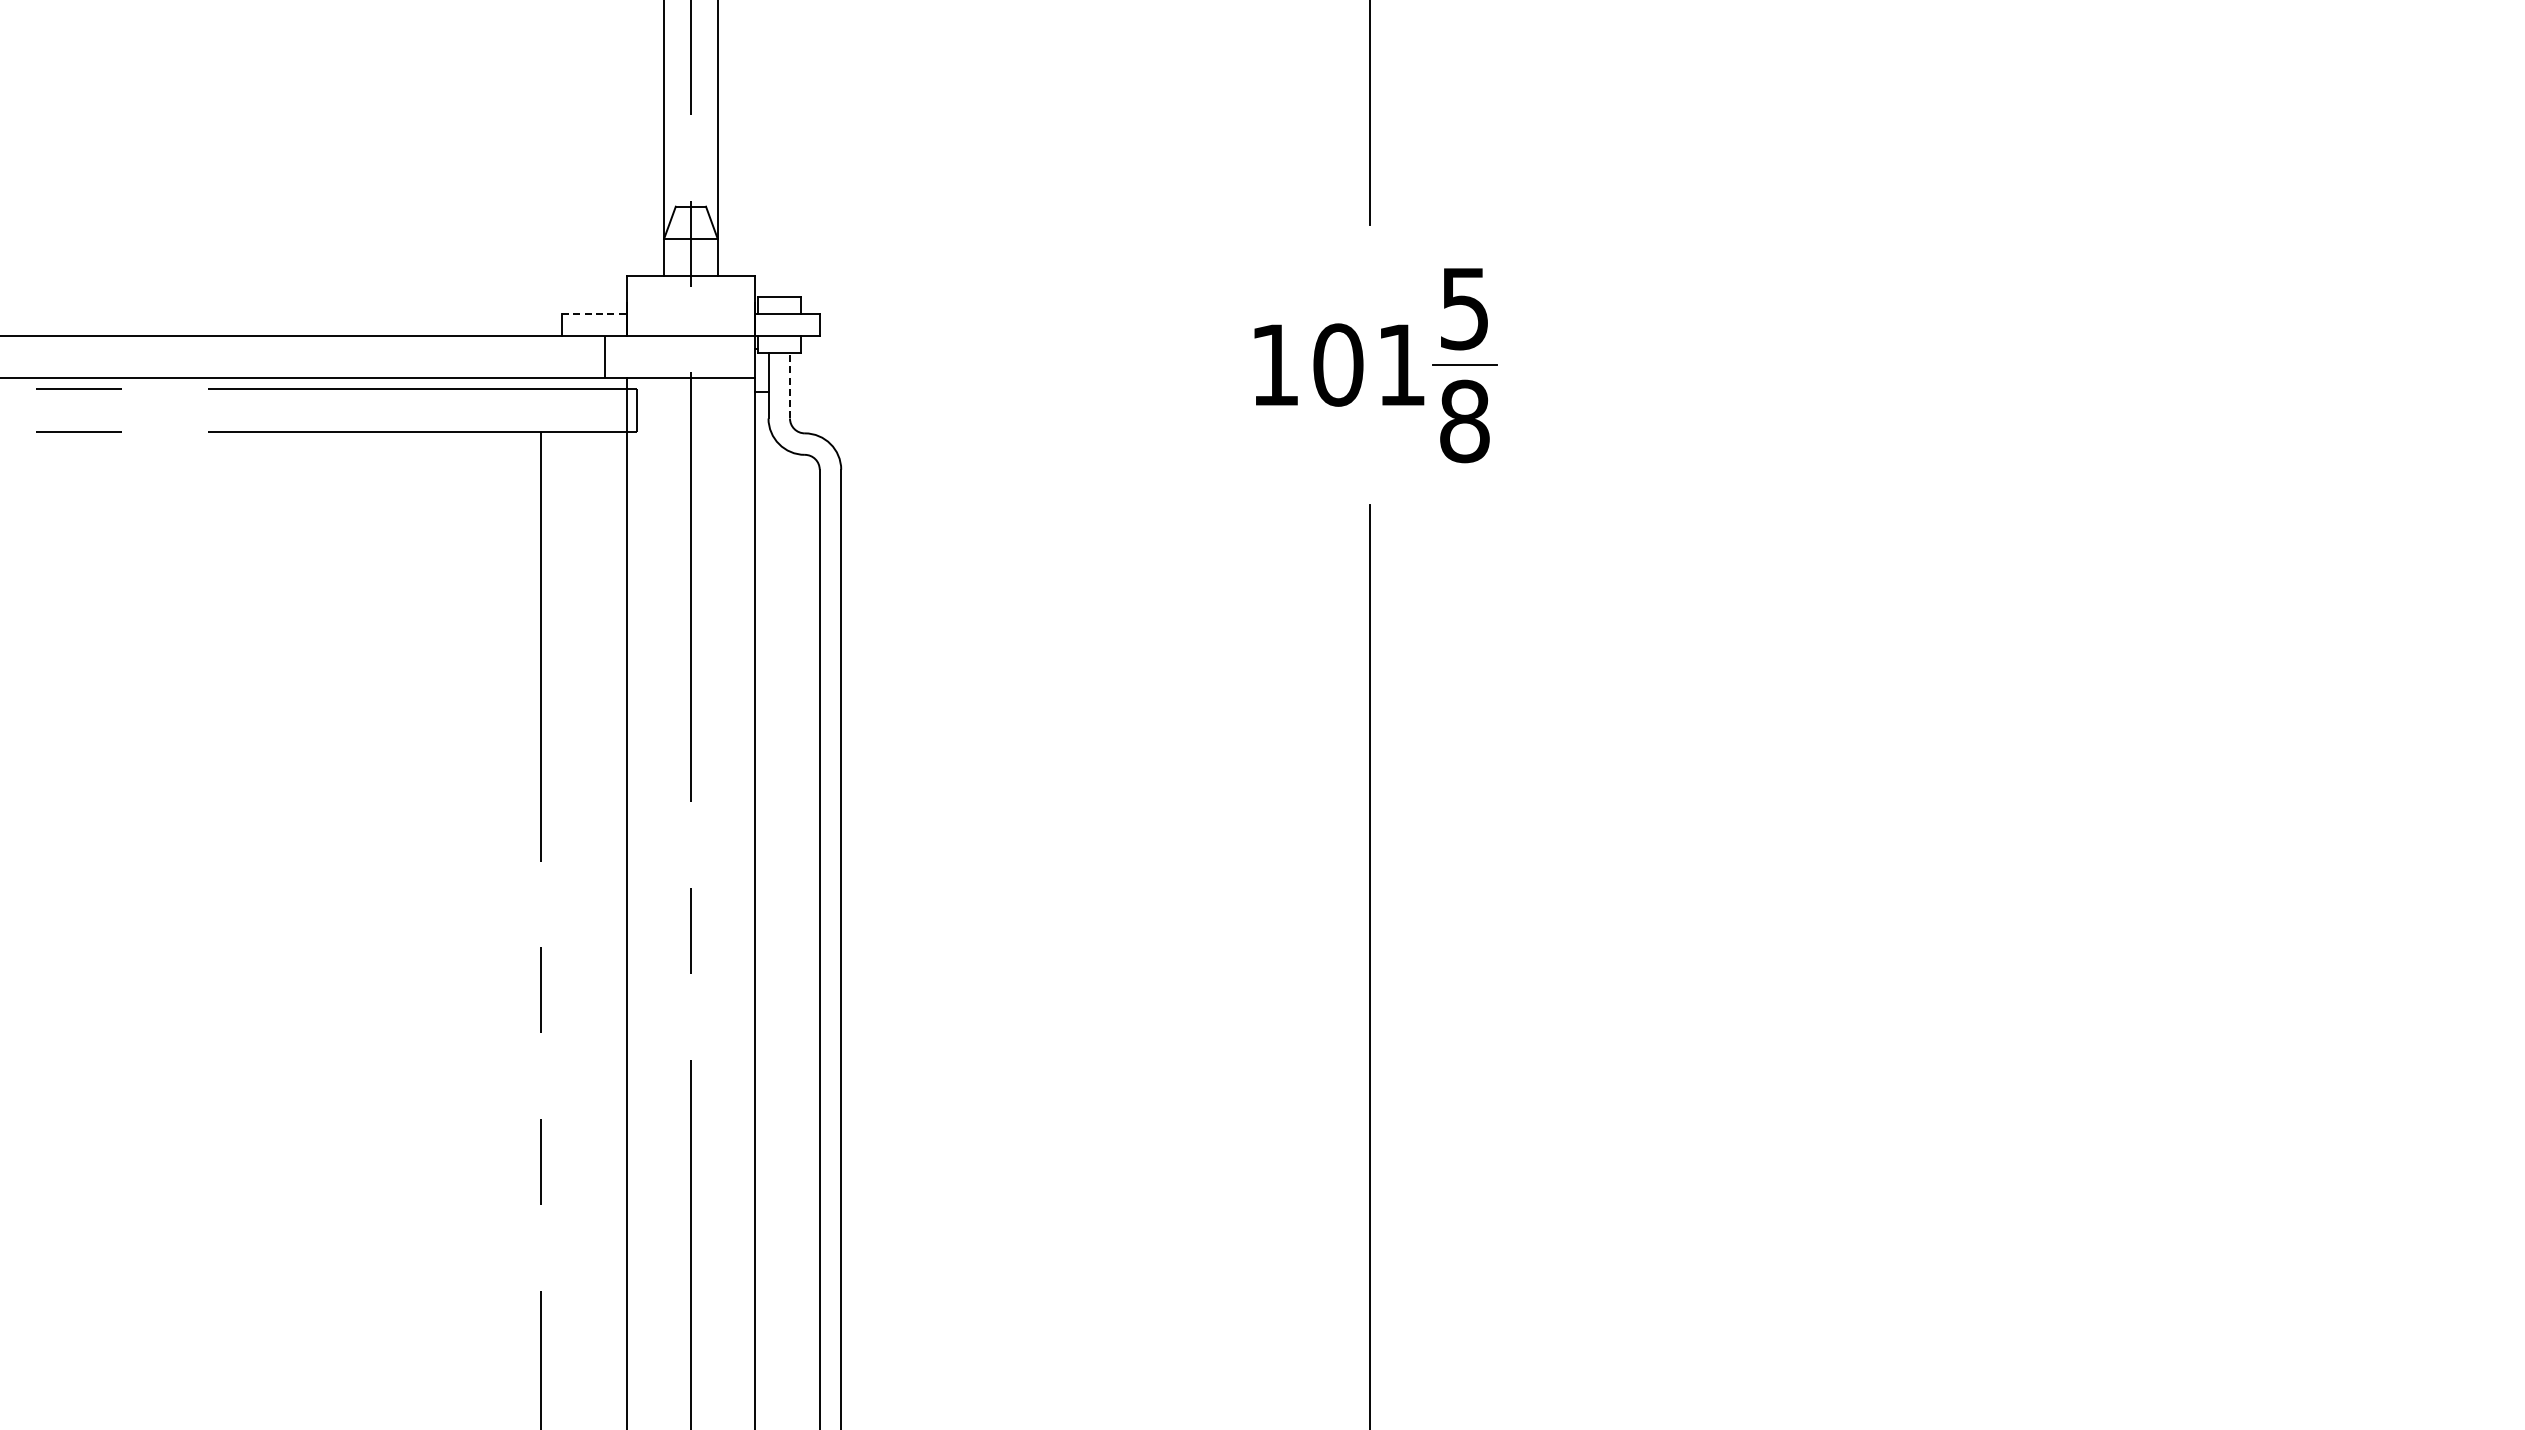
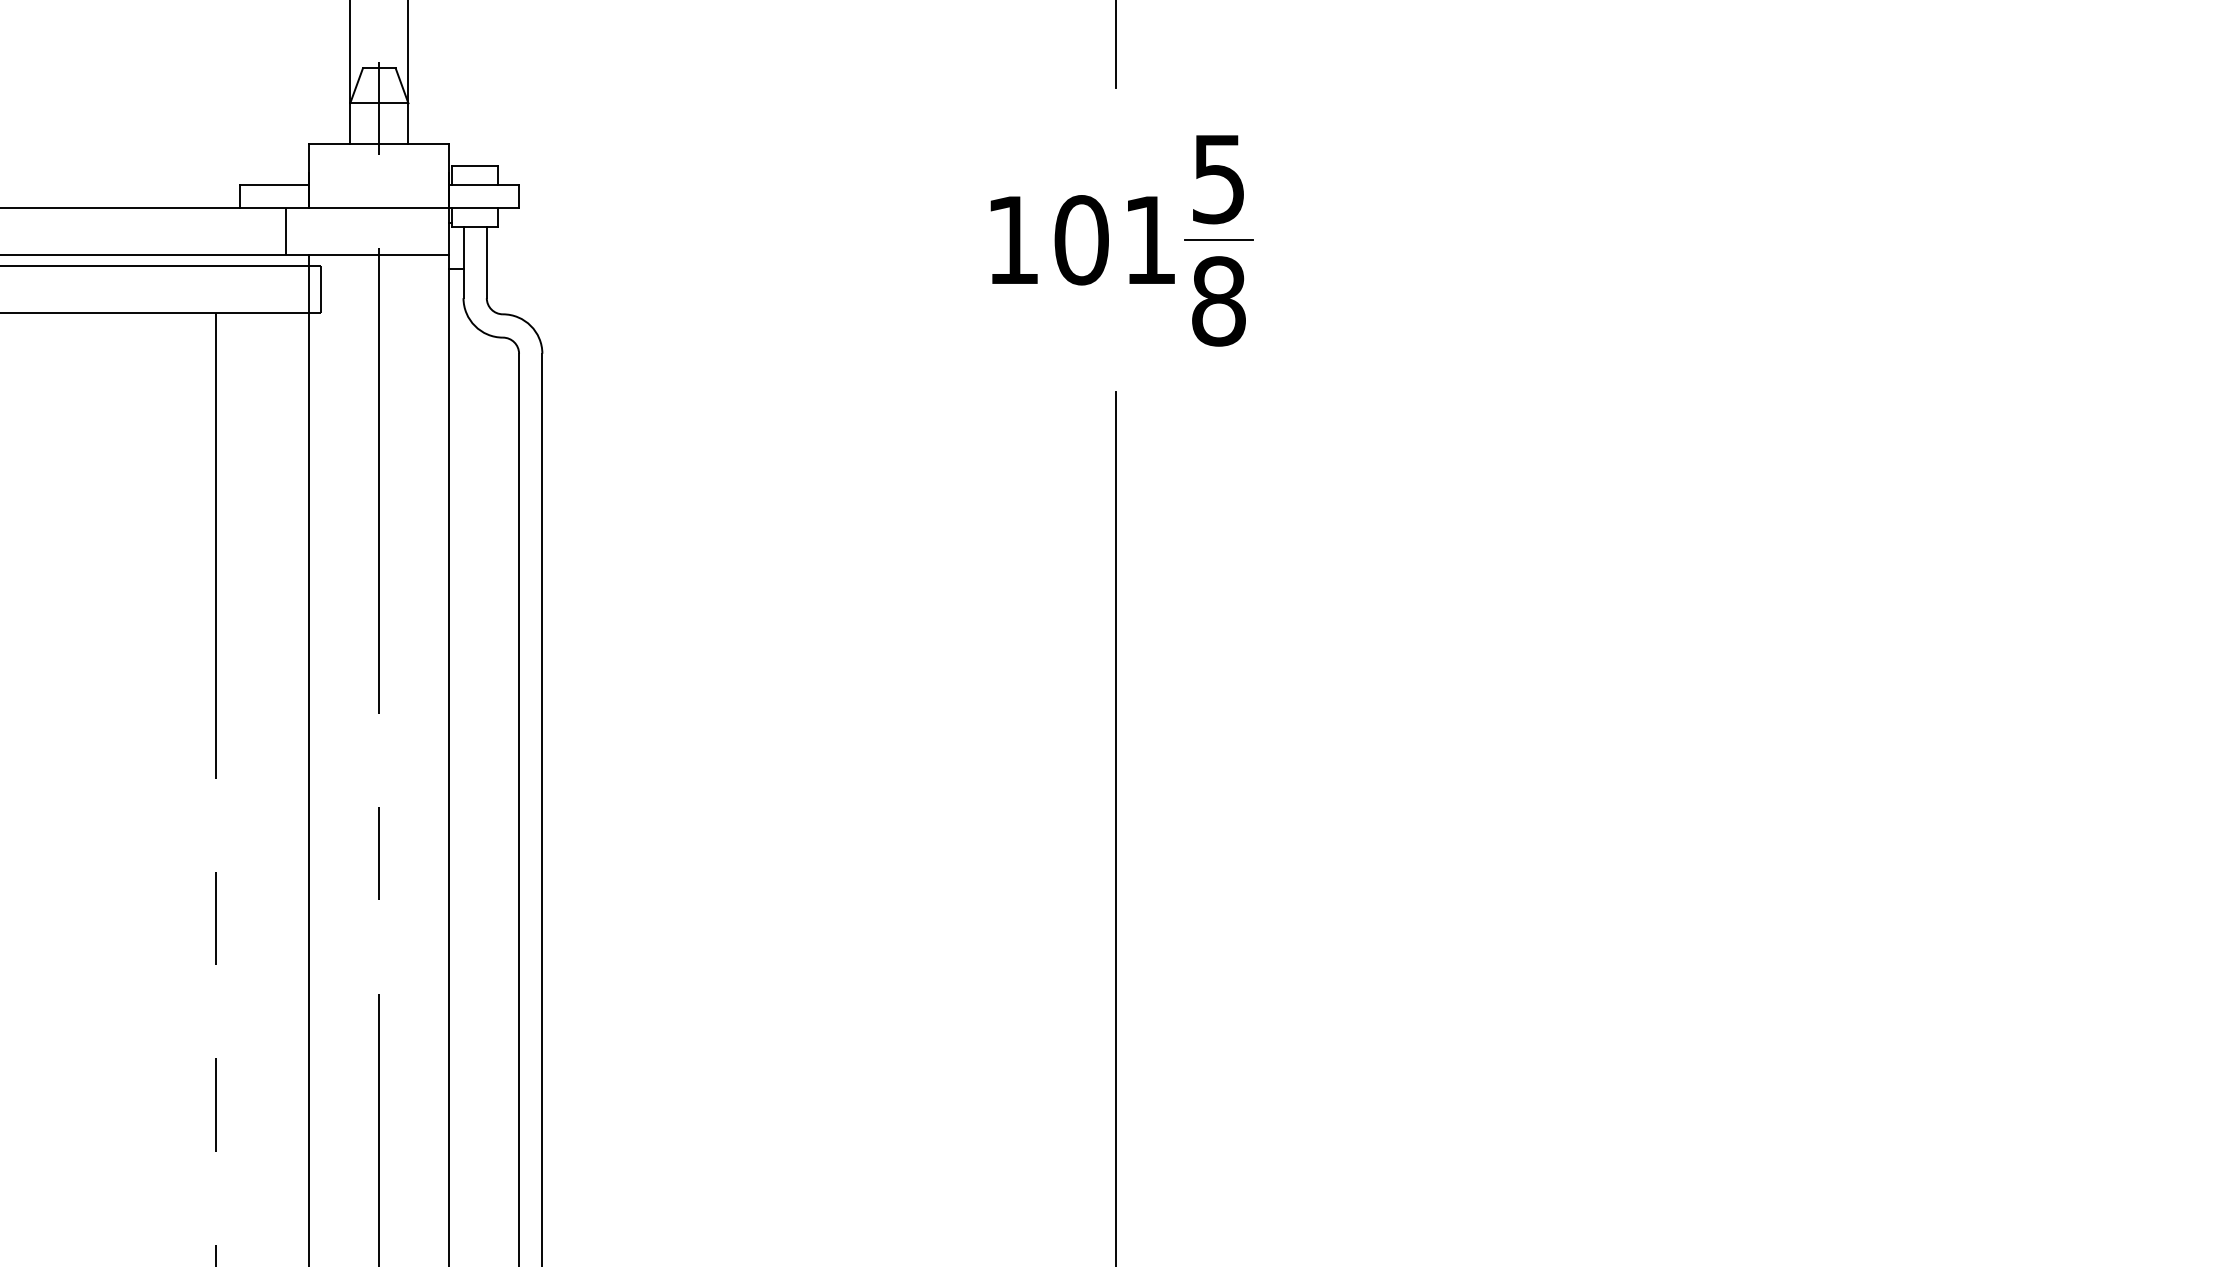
line: (594, 314) -> (274, 185), dashed -> solid
line: (789, 385) -> (486, 262), dashed -> solid

